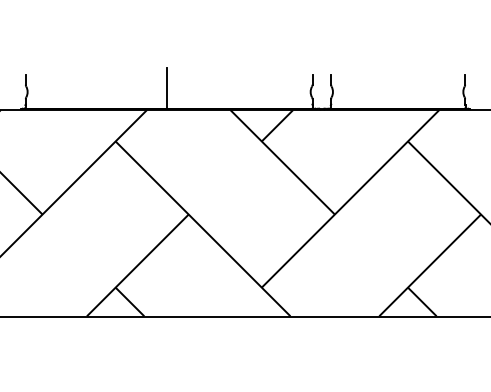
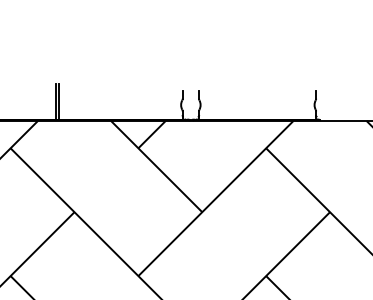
line: (171, 87) -> (59, 101), added

